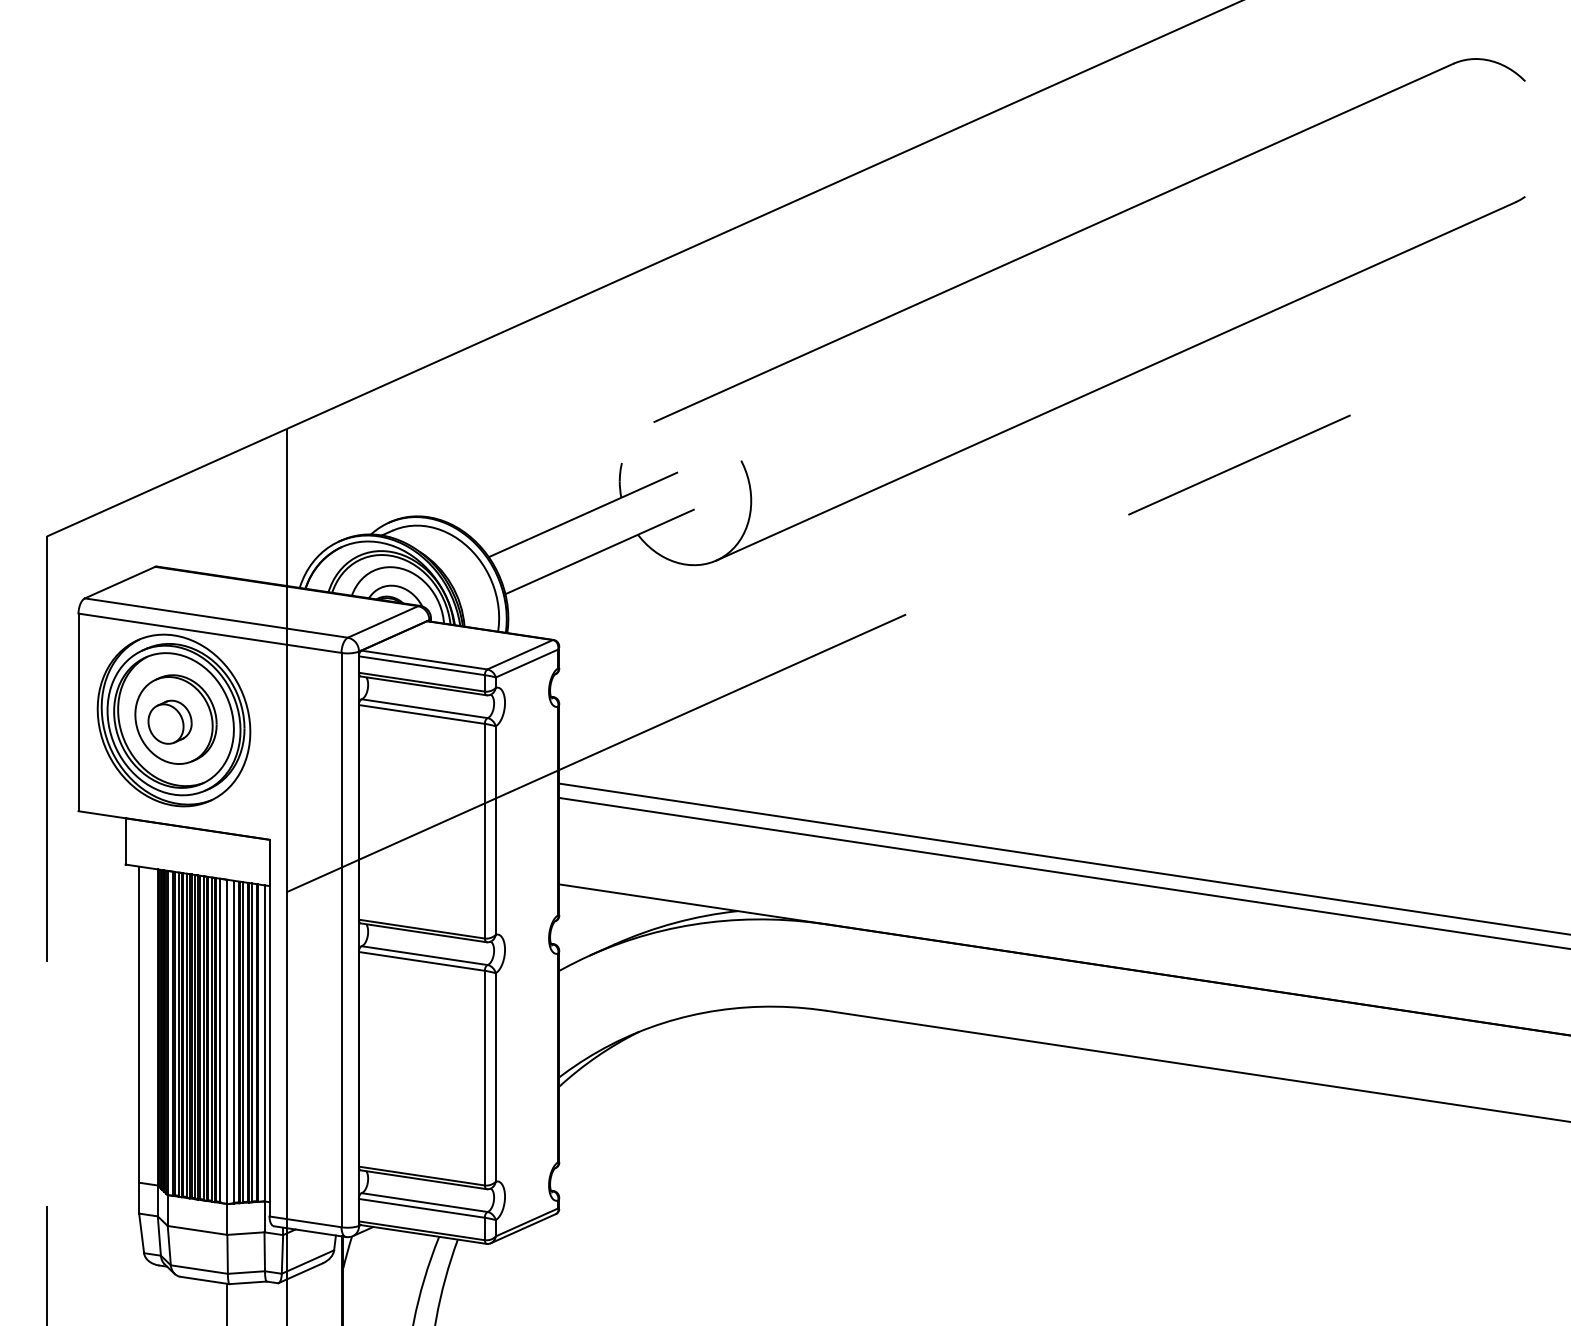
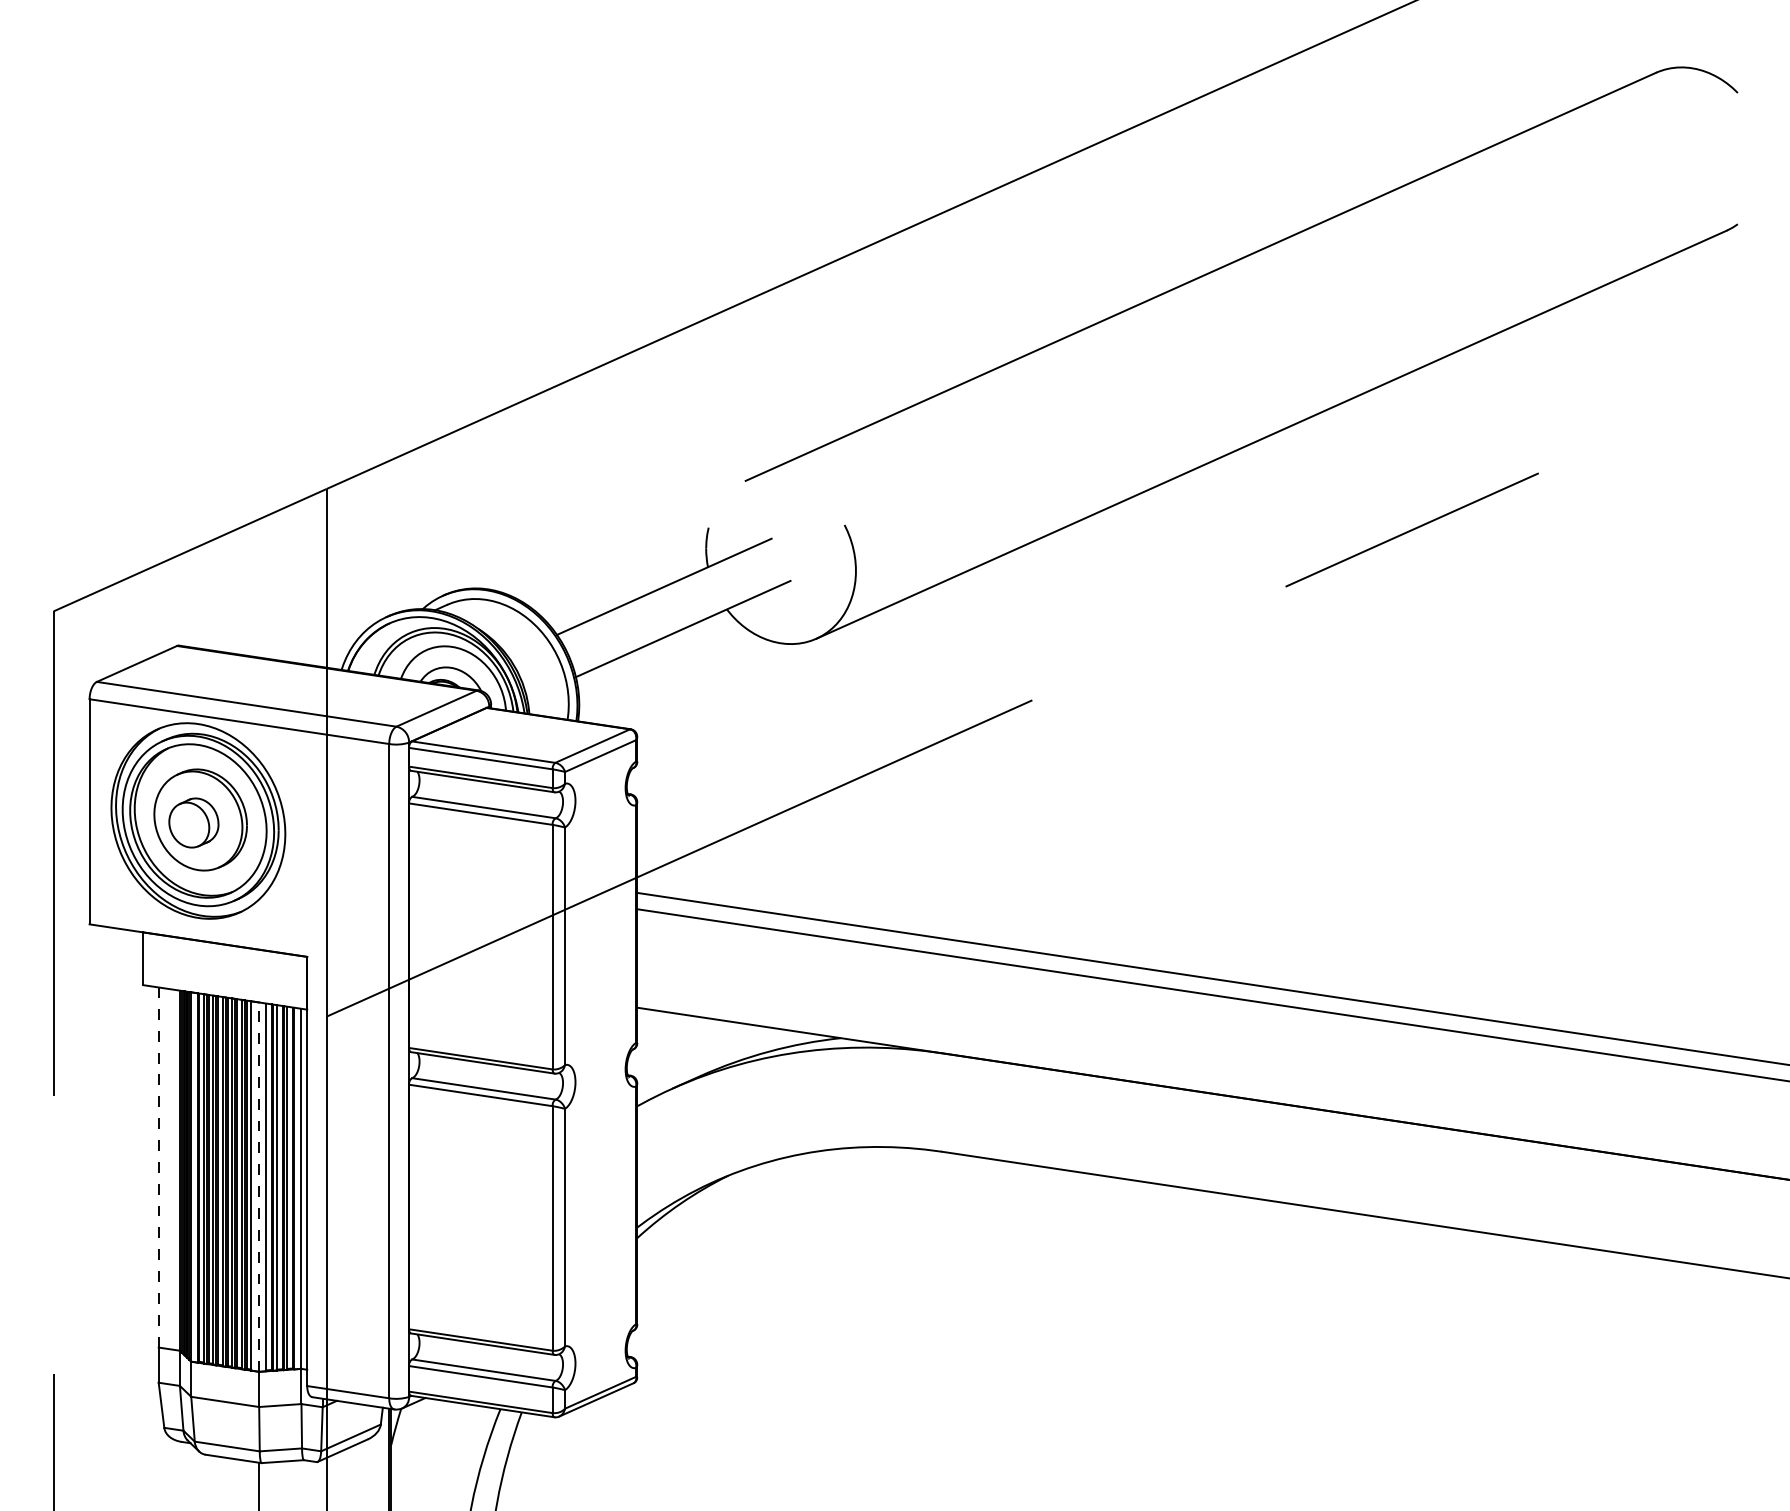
line: (139, 1024) -> (158, 1167), solid -> dashed
line: (227, 1042) -> (259, 1187), solid -> dashed

